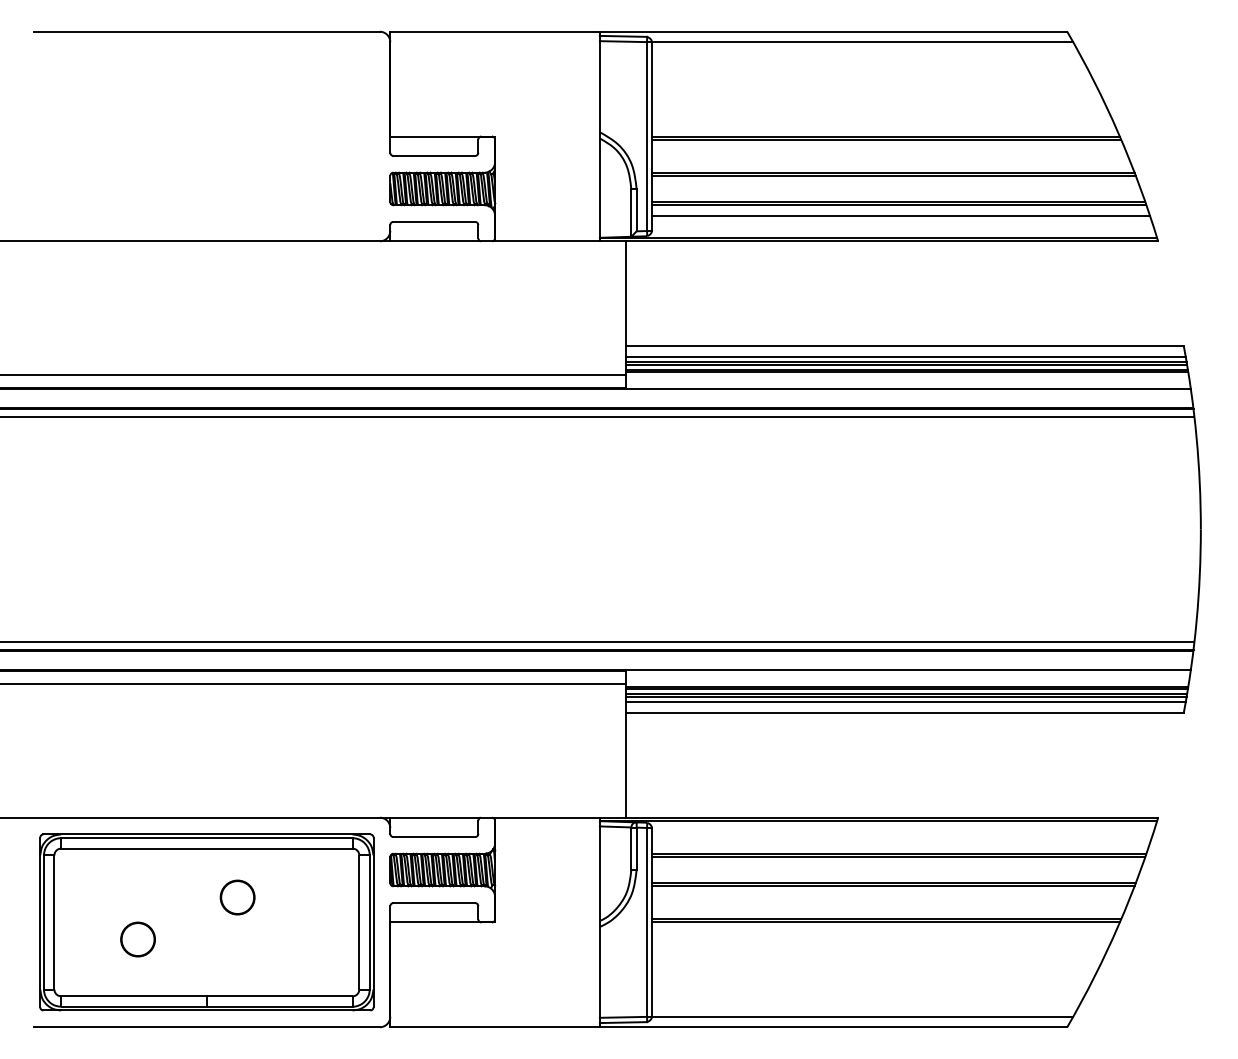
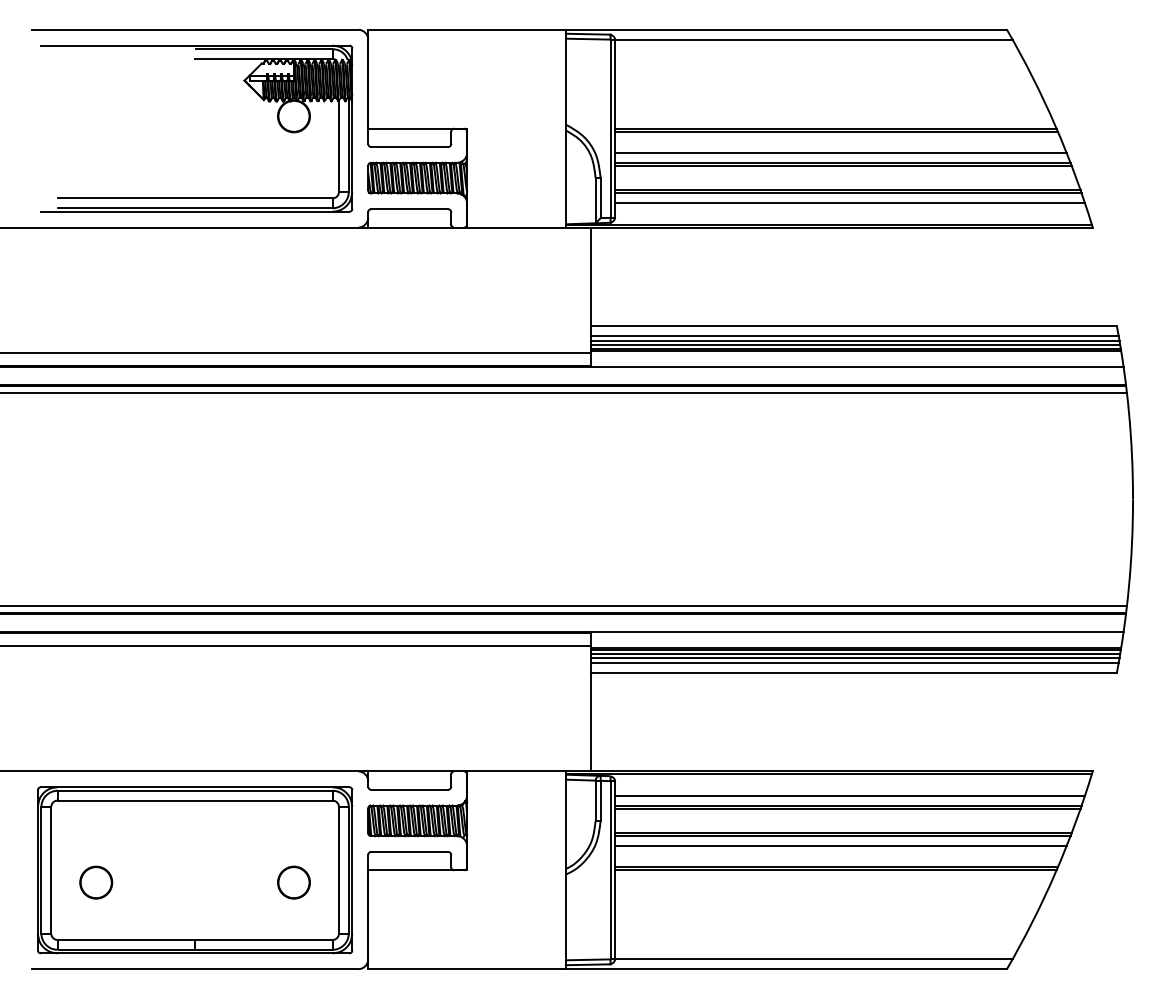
part: (258, 86) -> (243, 81), added
line: (891, 162) -> (841, 153), added
line: (901, 843) -> (850, 795), added
line: (891, 896) -> (841, 845), added
part: (237, 897) -> (293, 882), moved
part: (137, 939) -> (95, 882), moved

